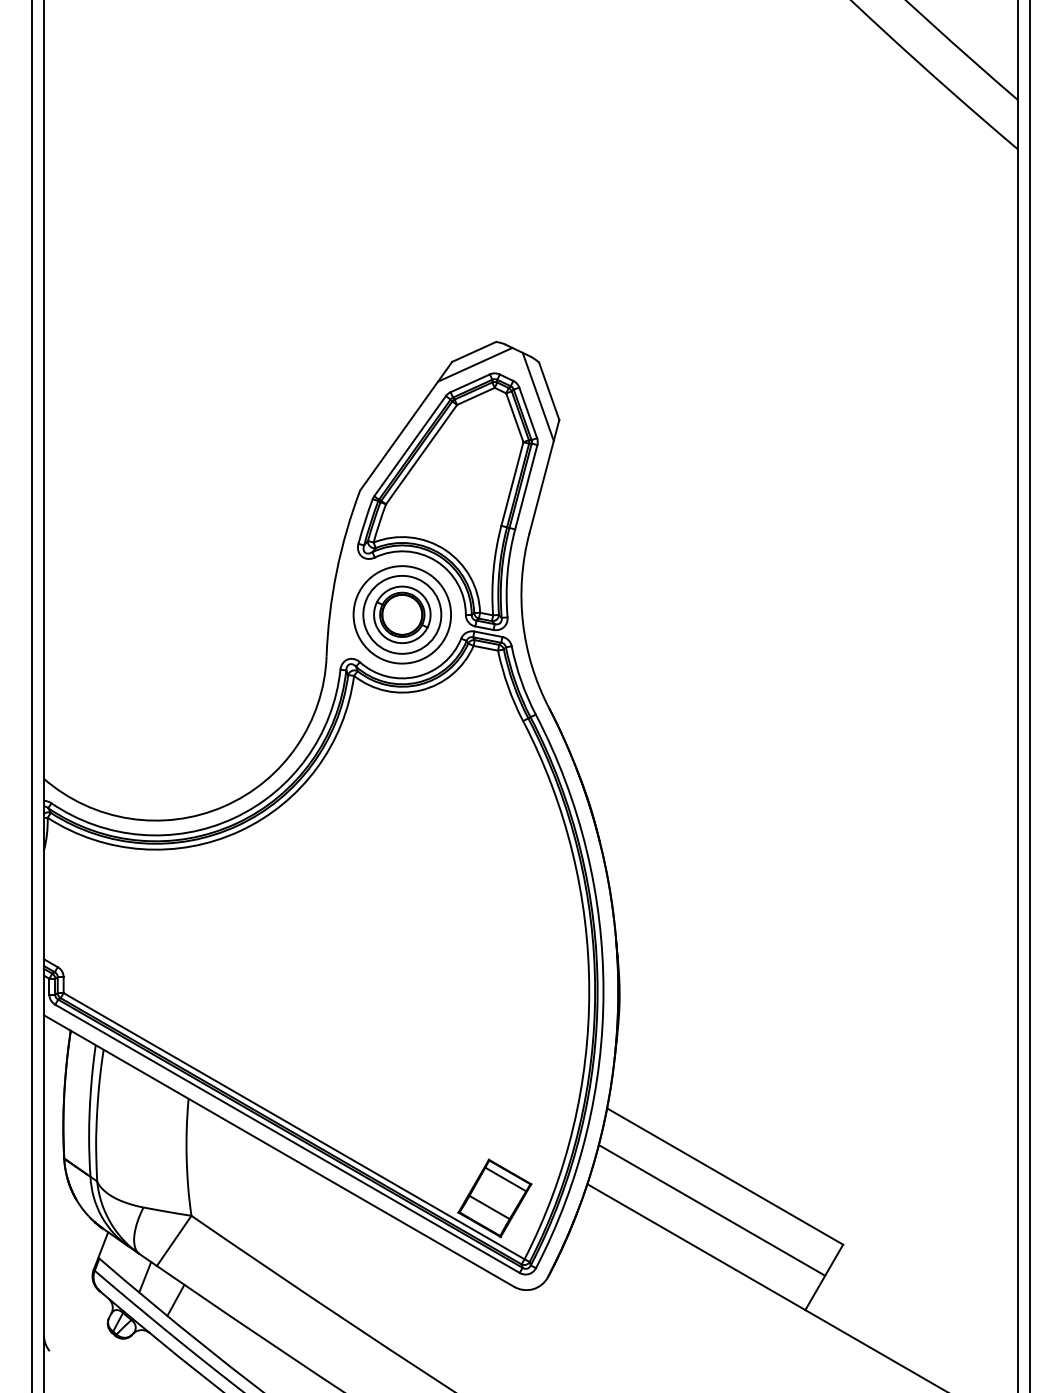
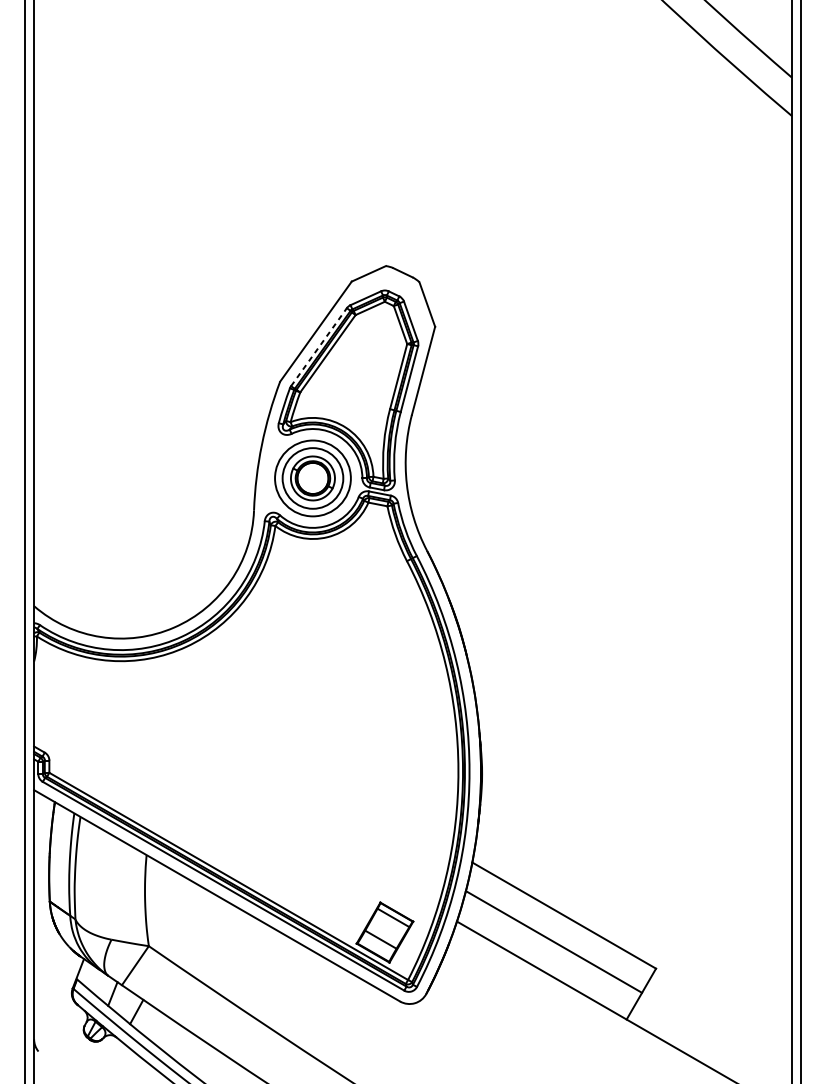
line: (475, 364) -> (369, 283), removed
line: (537, 396) -> (418, 308), removed
line: (410, 446) -> (319, 347), solid -> dashed

